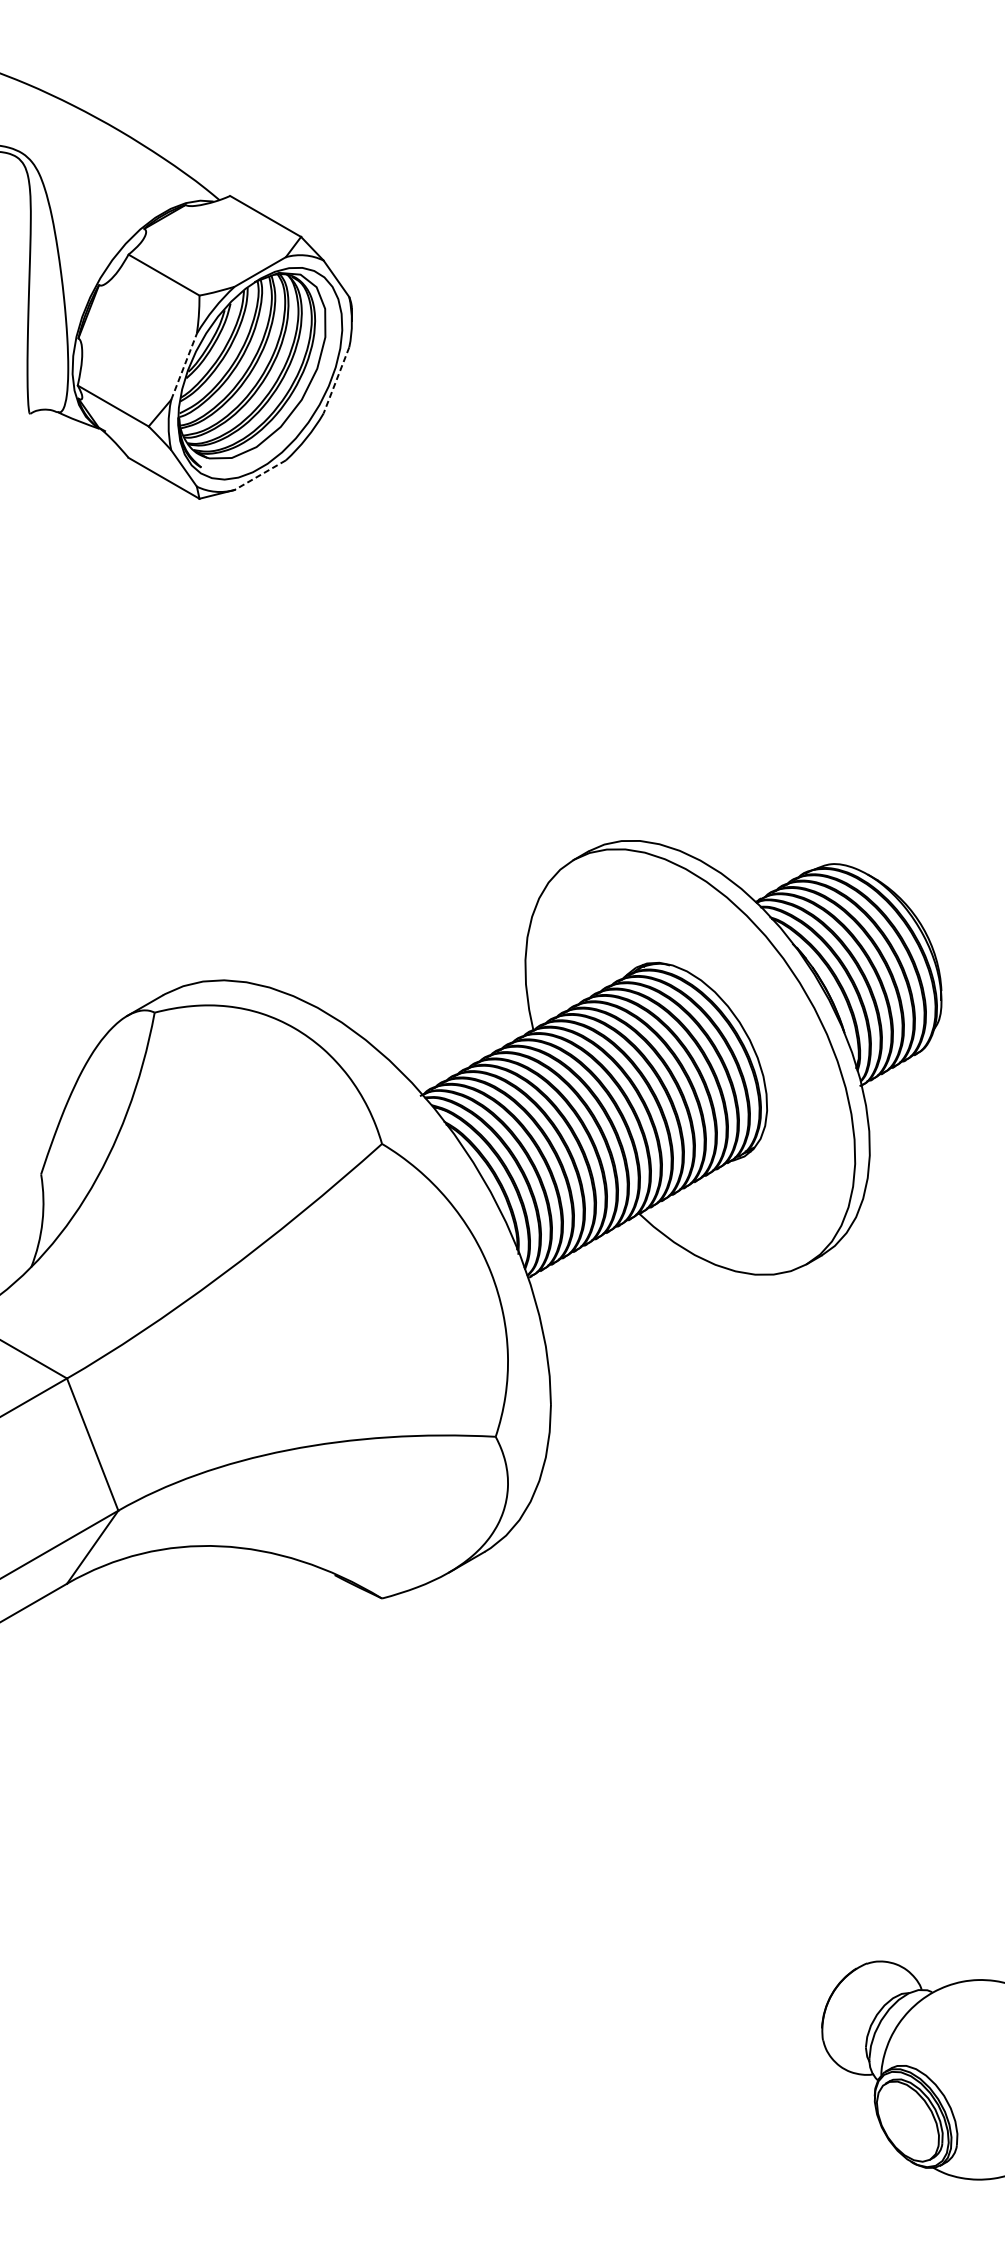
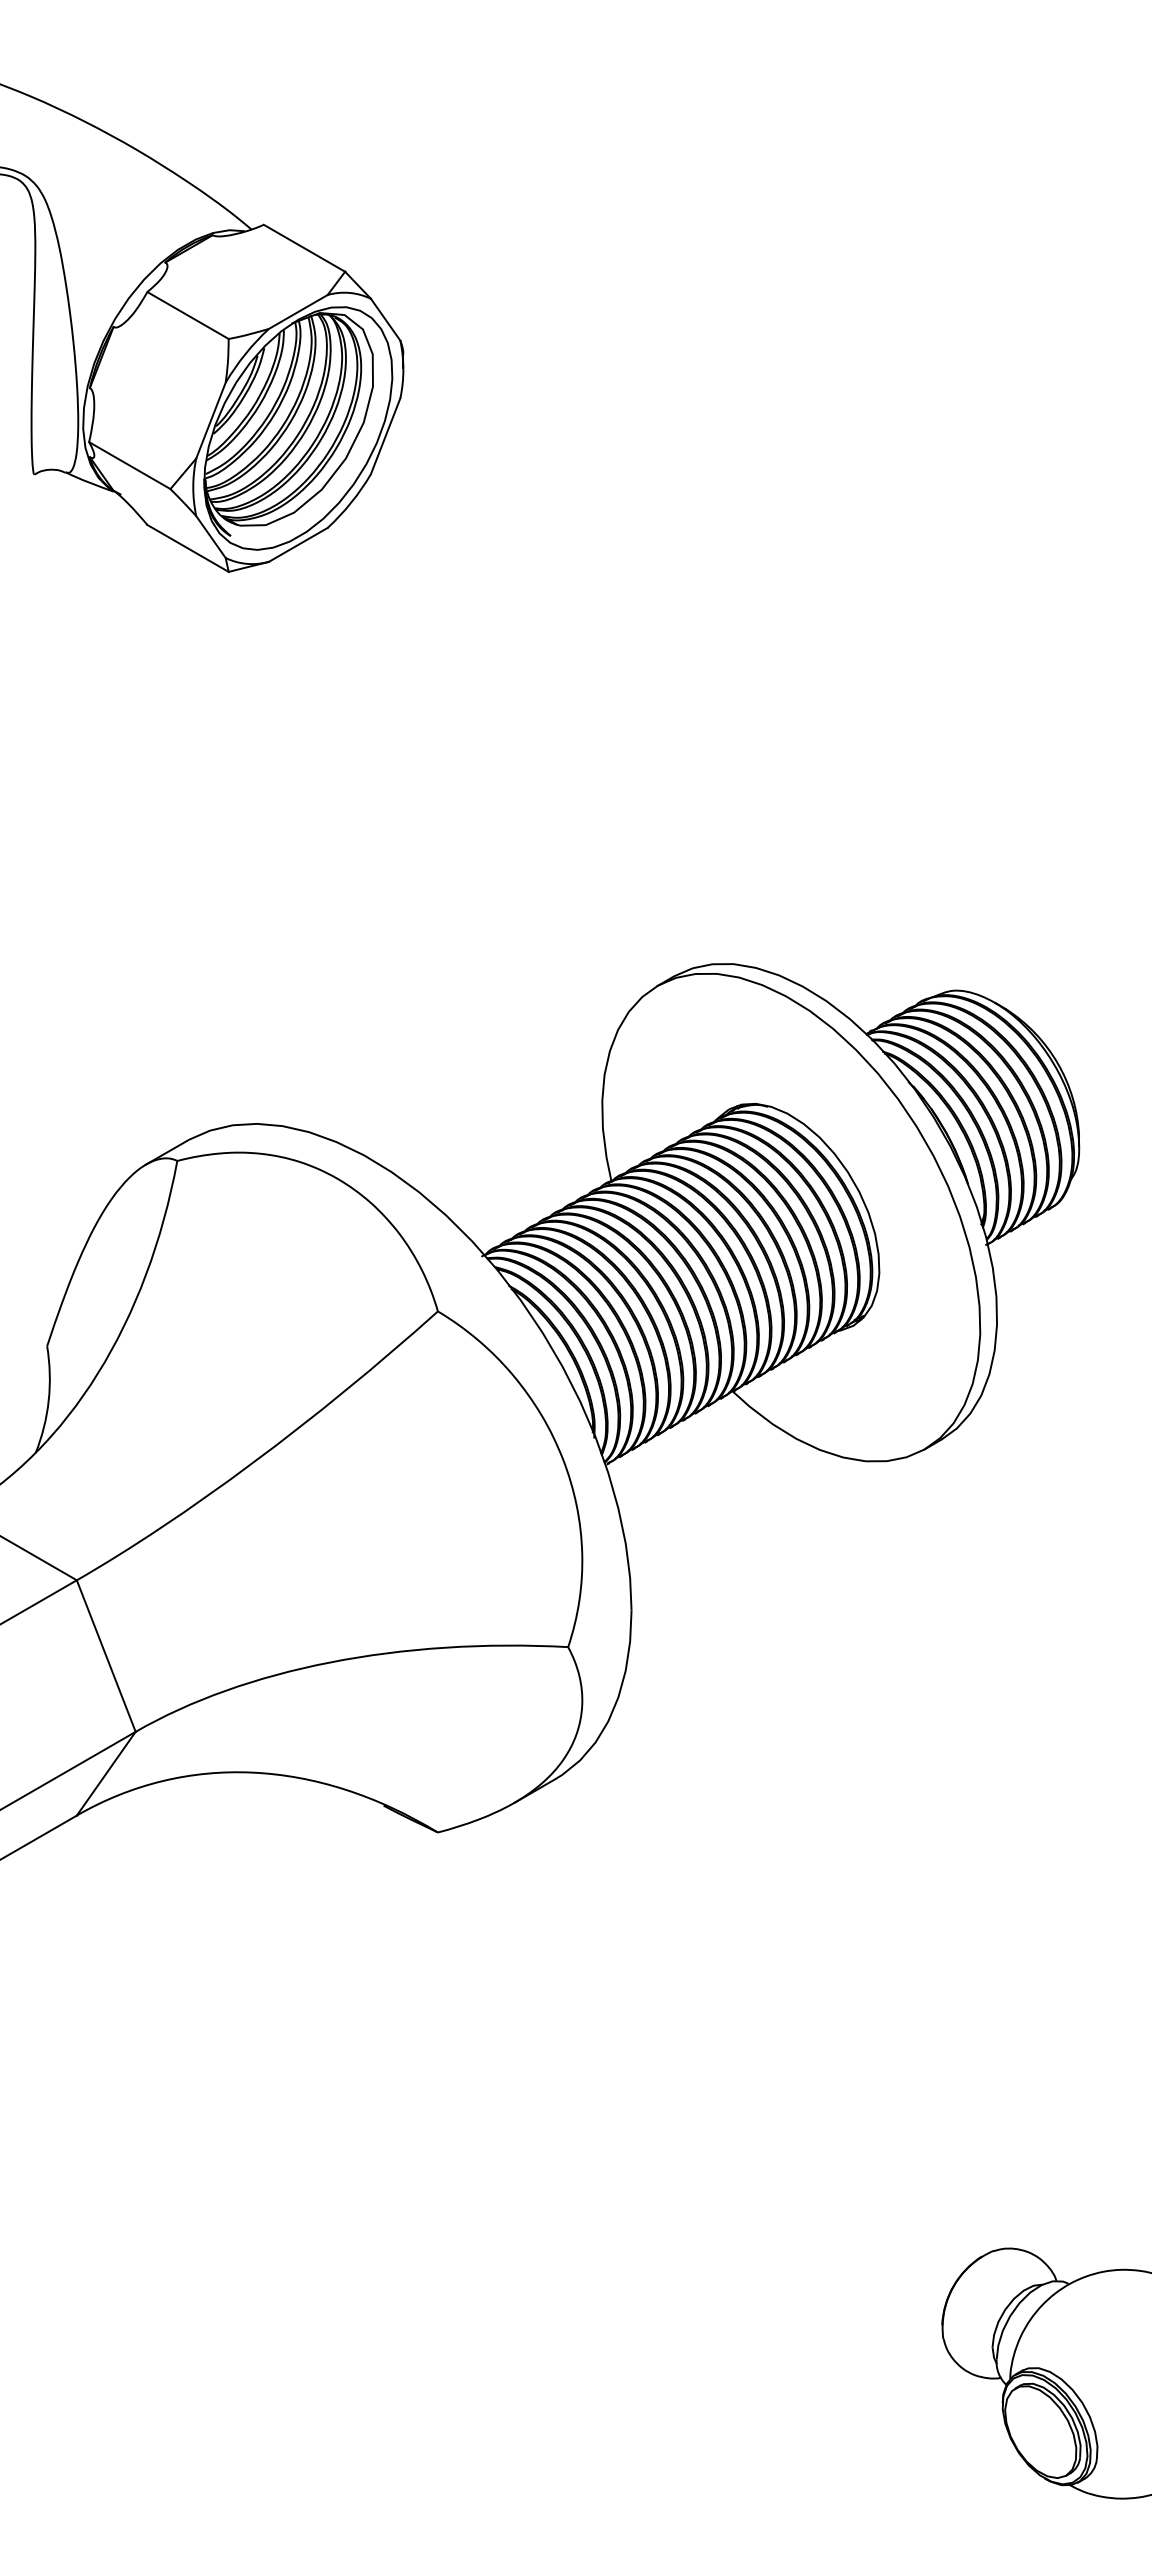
line: (183, 366) -> (210, 420), dashed -> solid
line: (336, 380) -> (385, 436), dashed -> solid
line: (260, 474) -> (298, 544), dashed -> solid

